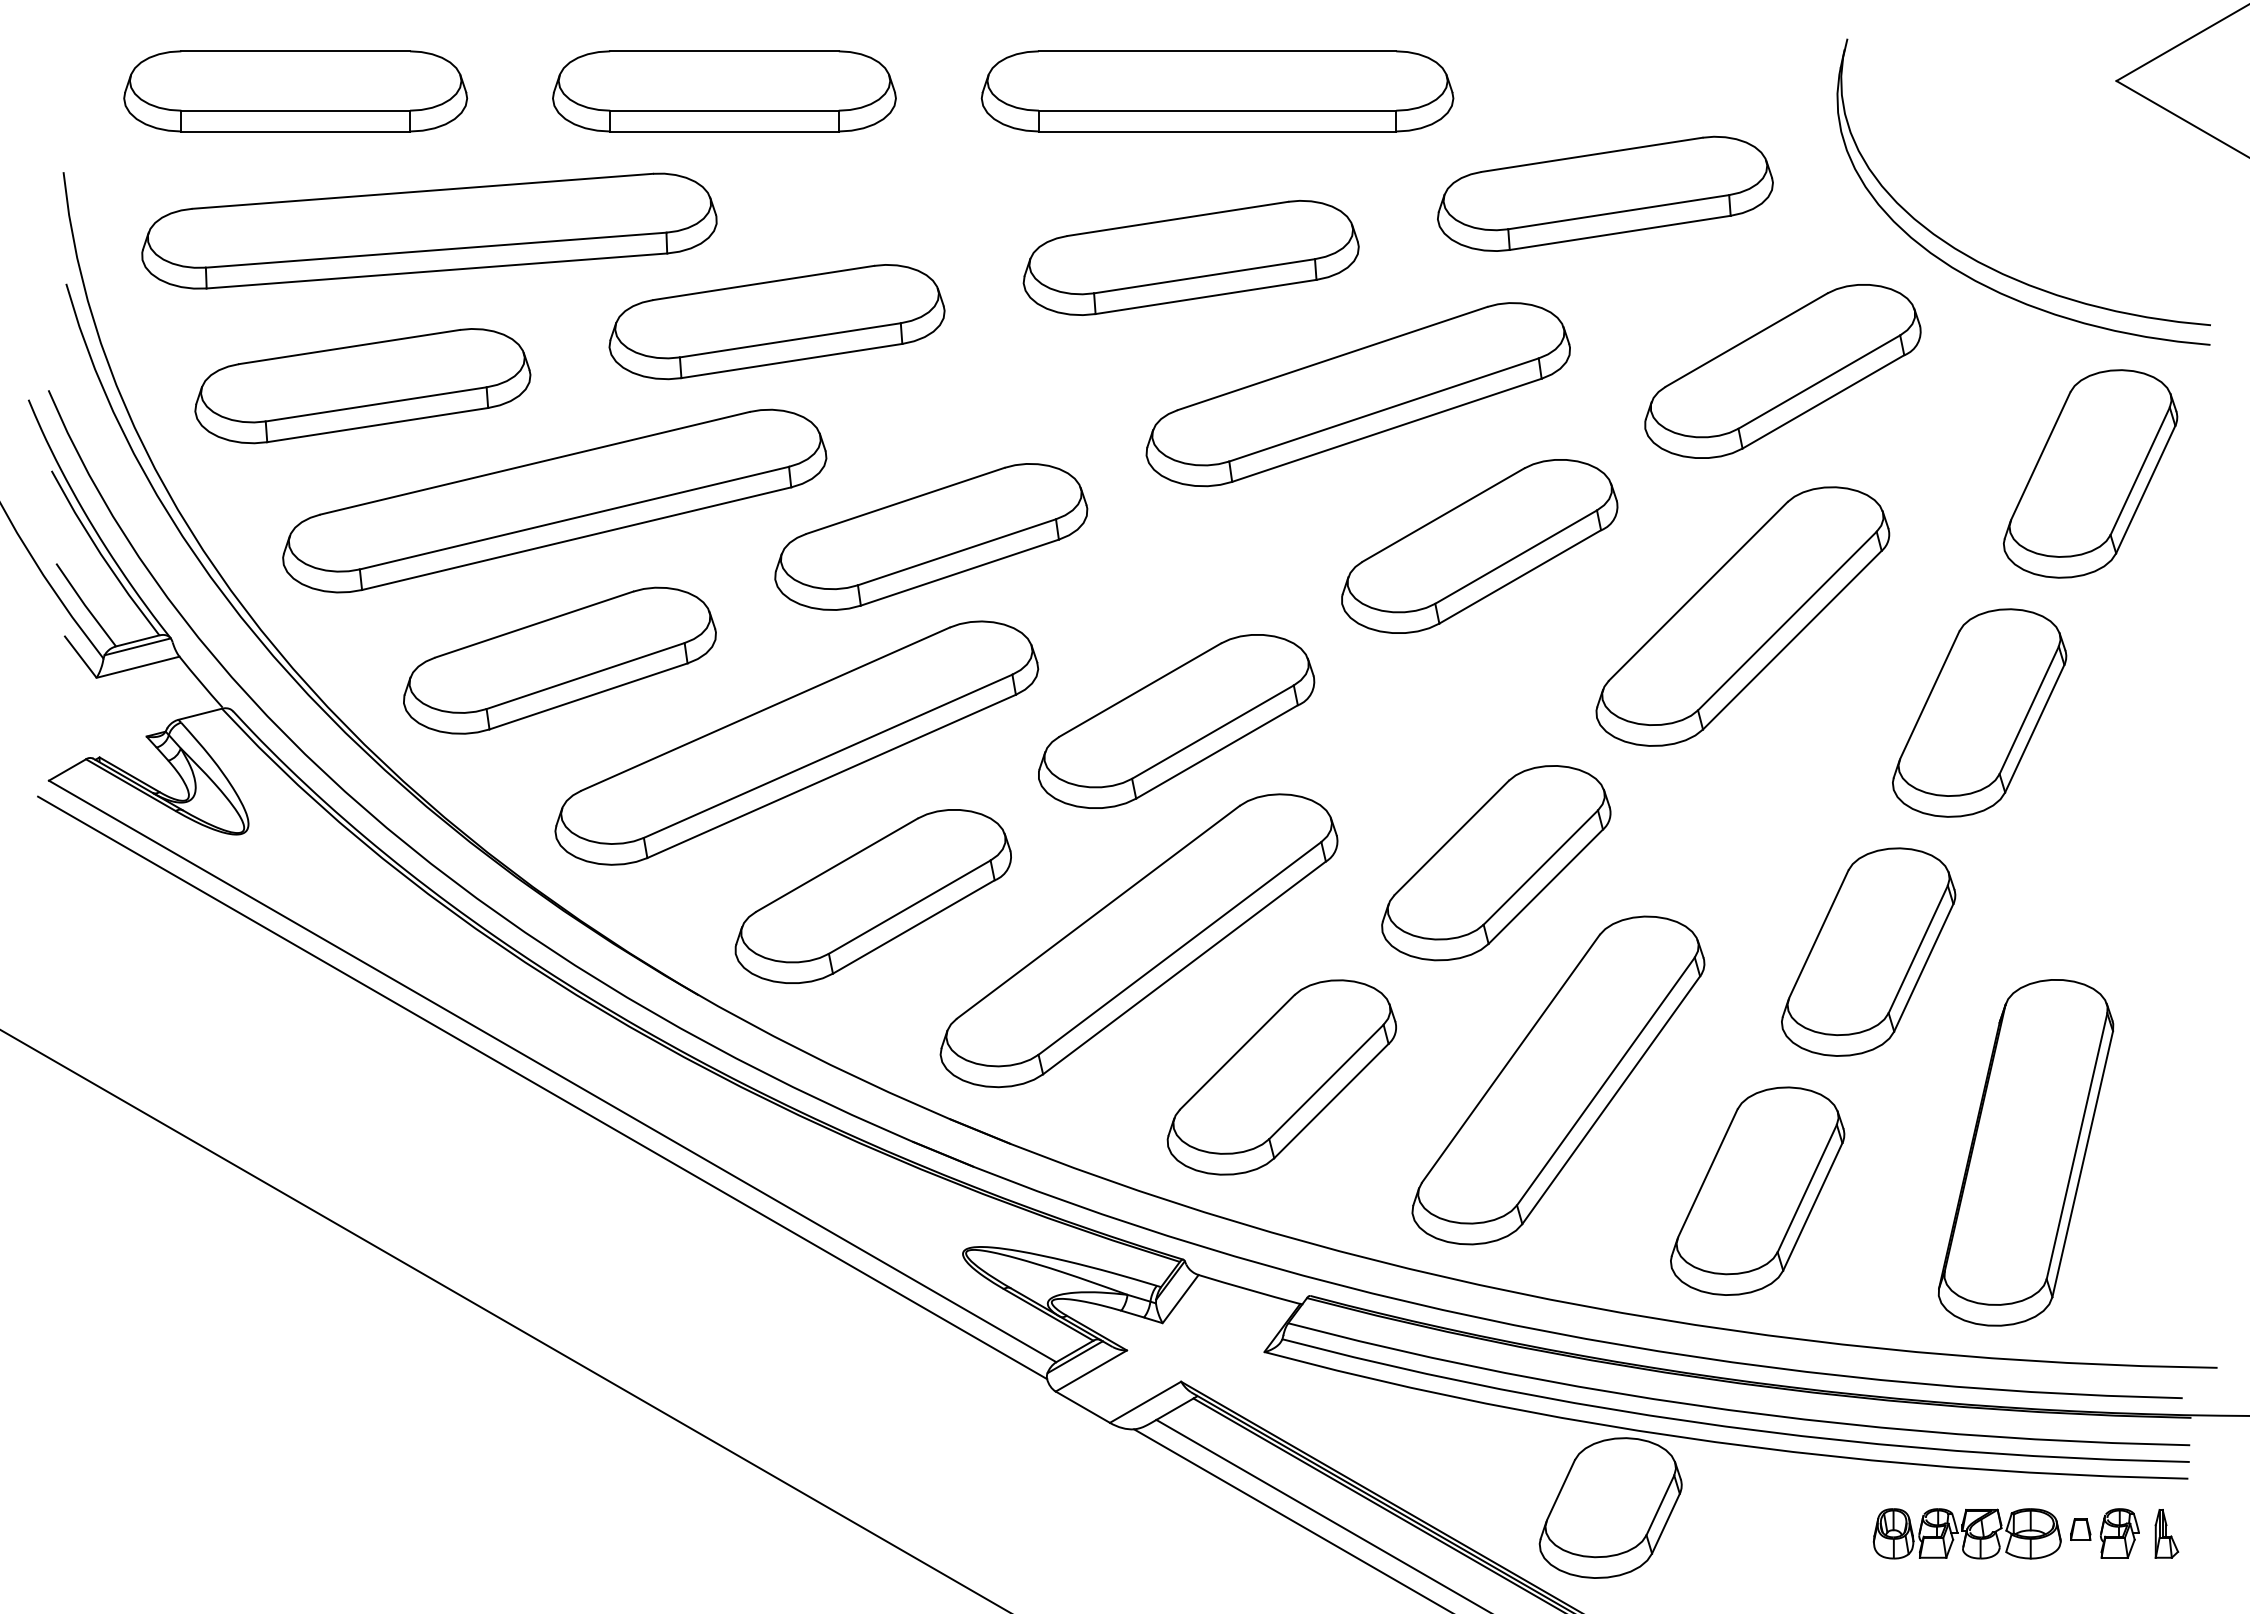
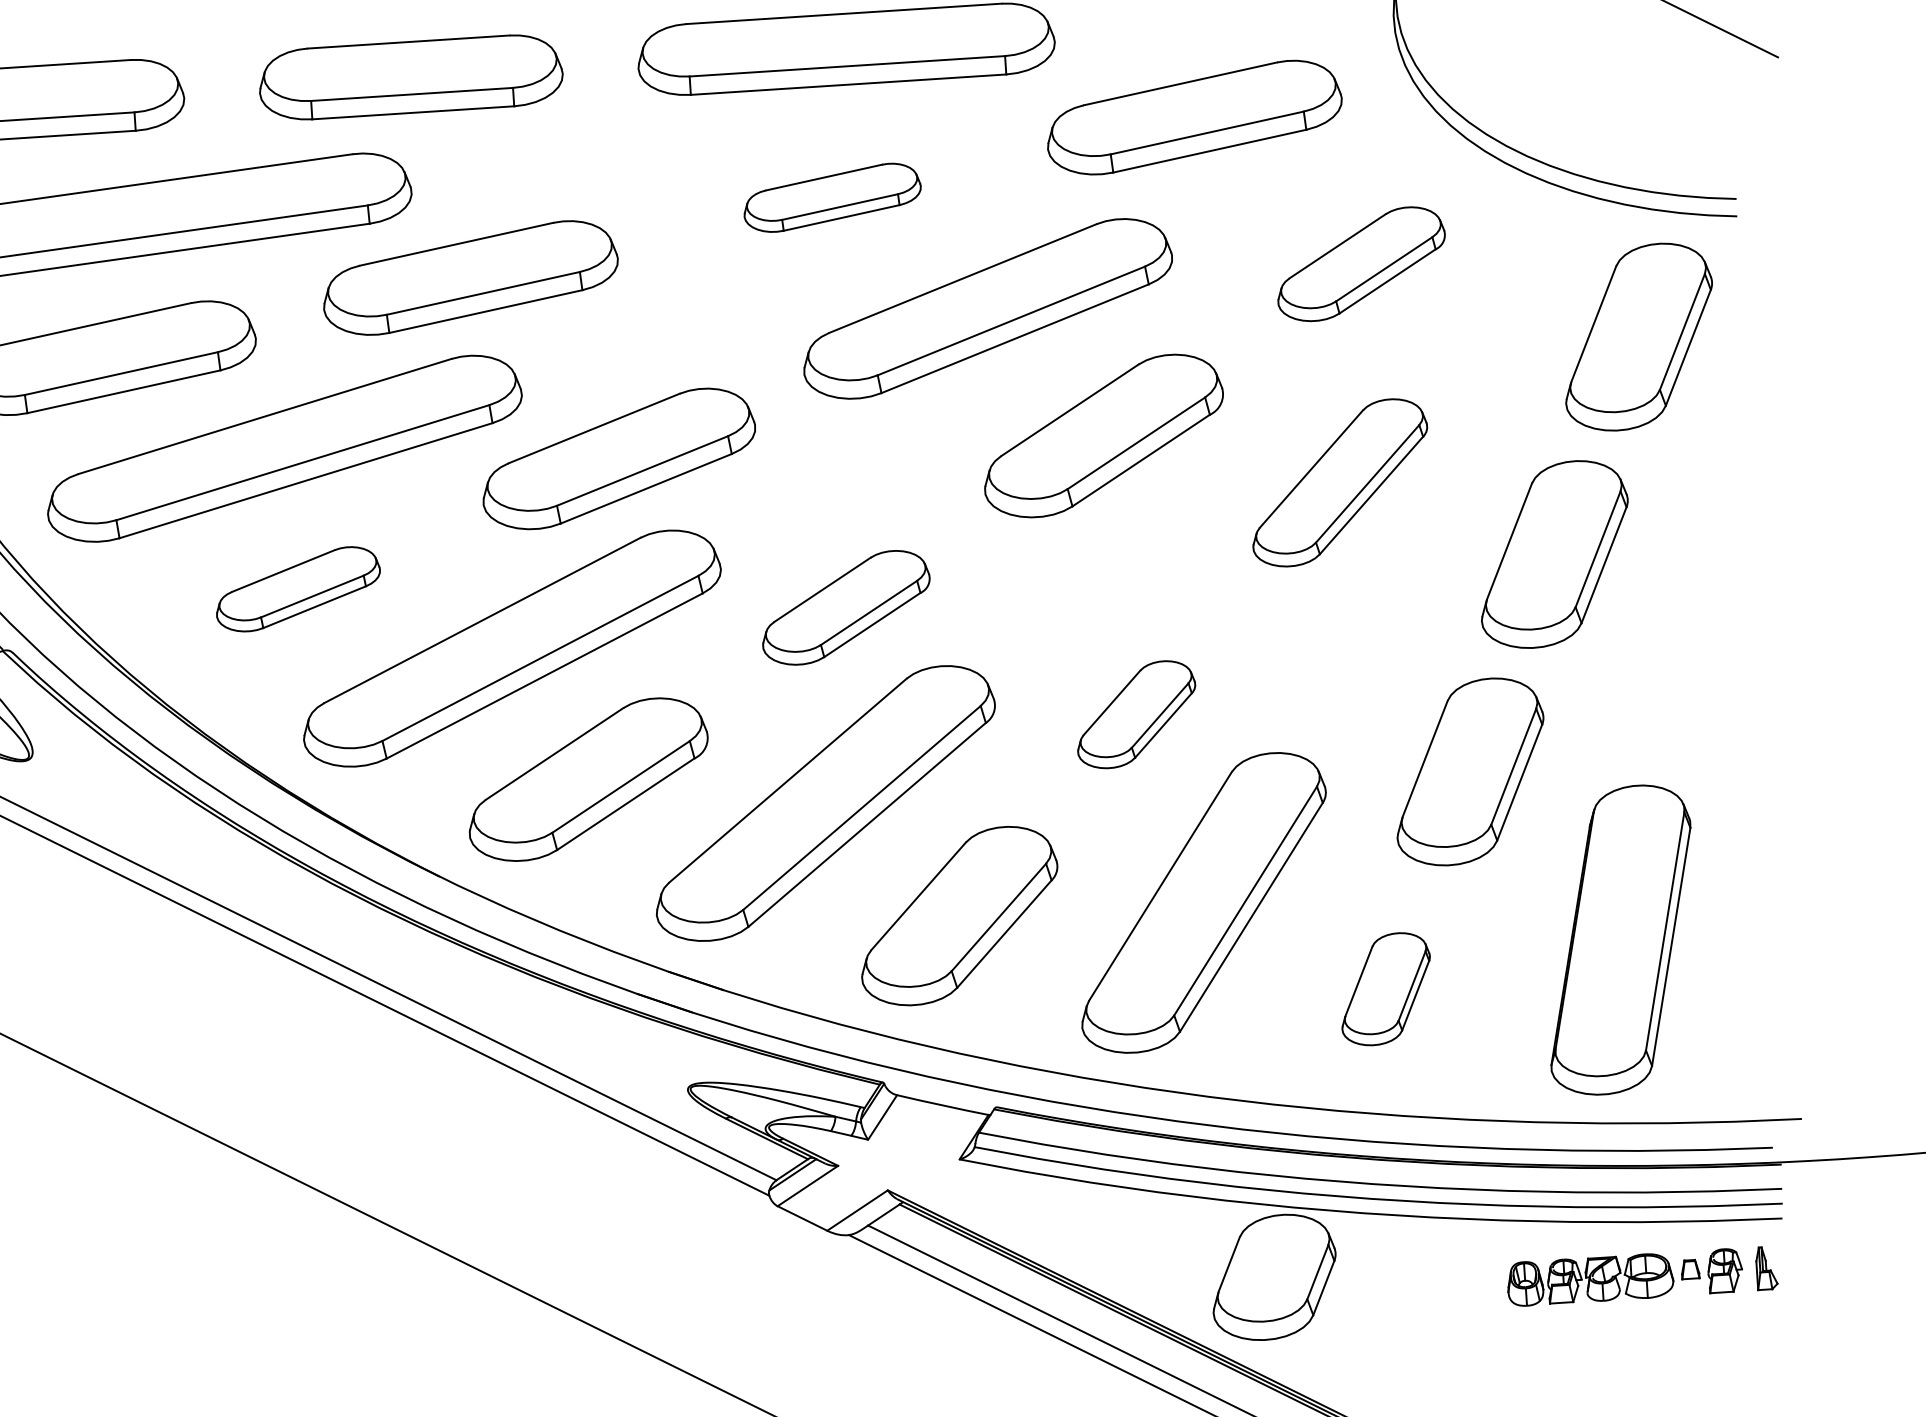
part: (1190, 257) -> (831, 197), size x0.6
part: (1782, 371) -> (1360, 264), size x0.7
part: (1742, 616) -> (1339, 482), size x0.7
part: (559, 660) -> (297, 589), size x0.6
part: (1176, 721) -> (845, 607), size x0.7
part: (1496, 863) -> (1136, 714), size x0.6
part: (1757, 1190) -> (1385, 988), size x0.6

